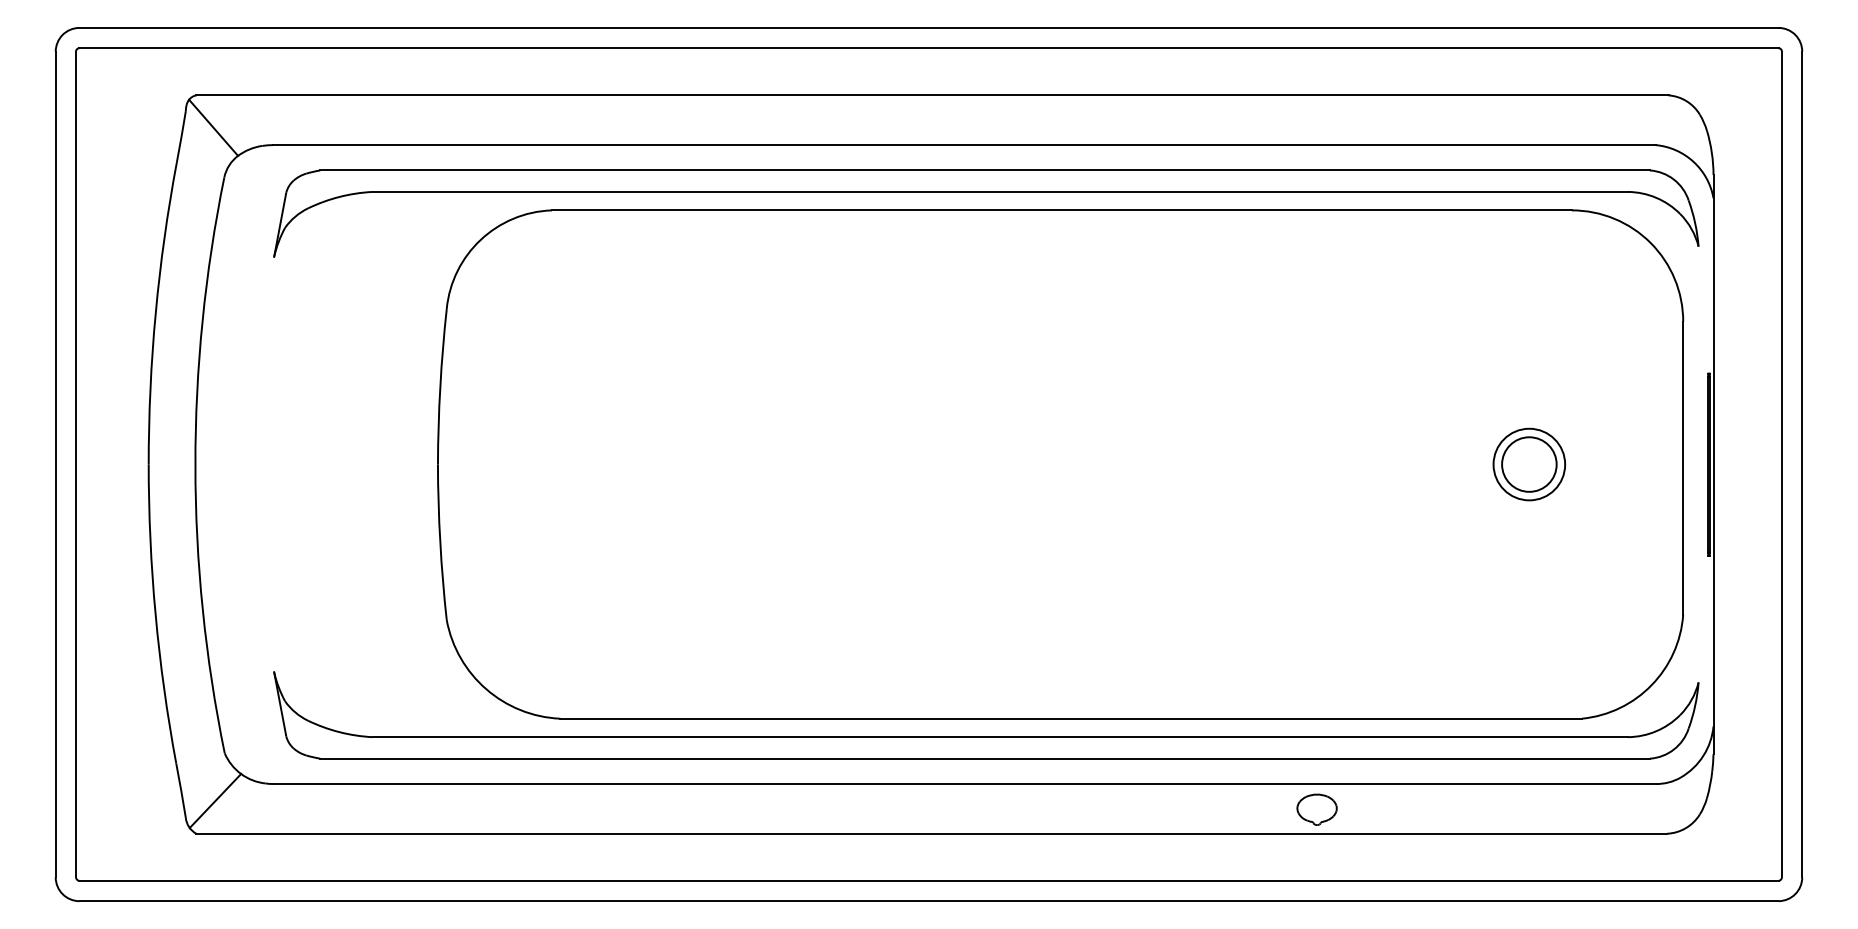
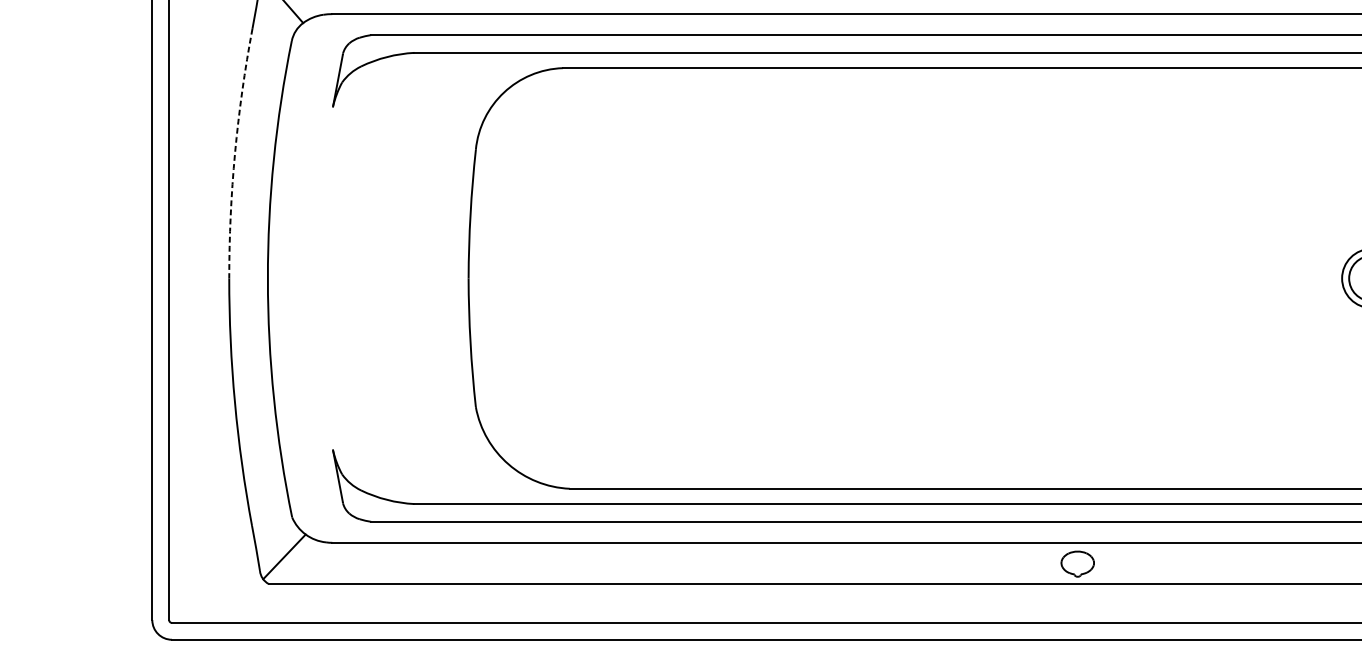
arc: (155, 313) -> (234, 153), solid -> dashed
part: (1316, 809) -> (1077, 563), moved

